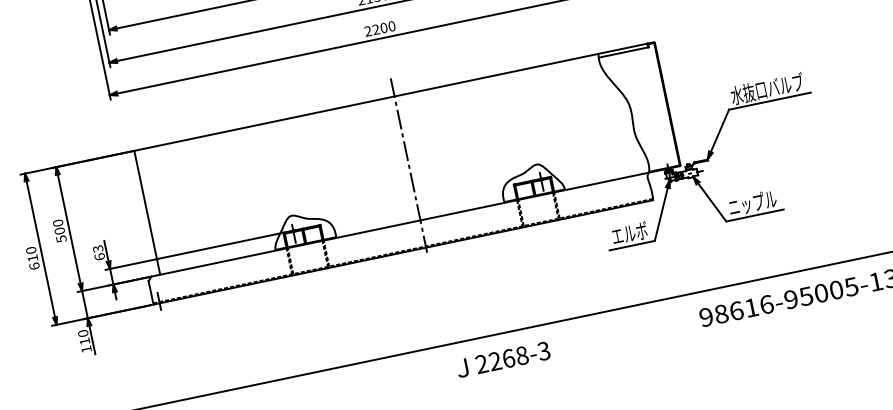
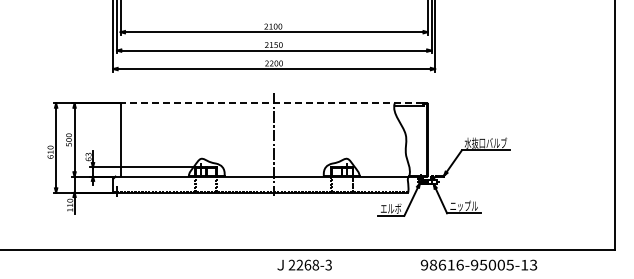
line: (389, 97) -> (271, 103), solid -> dashed

